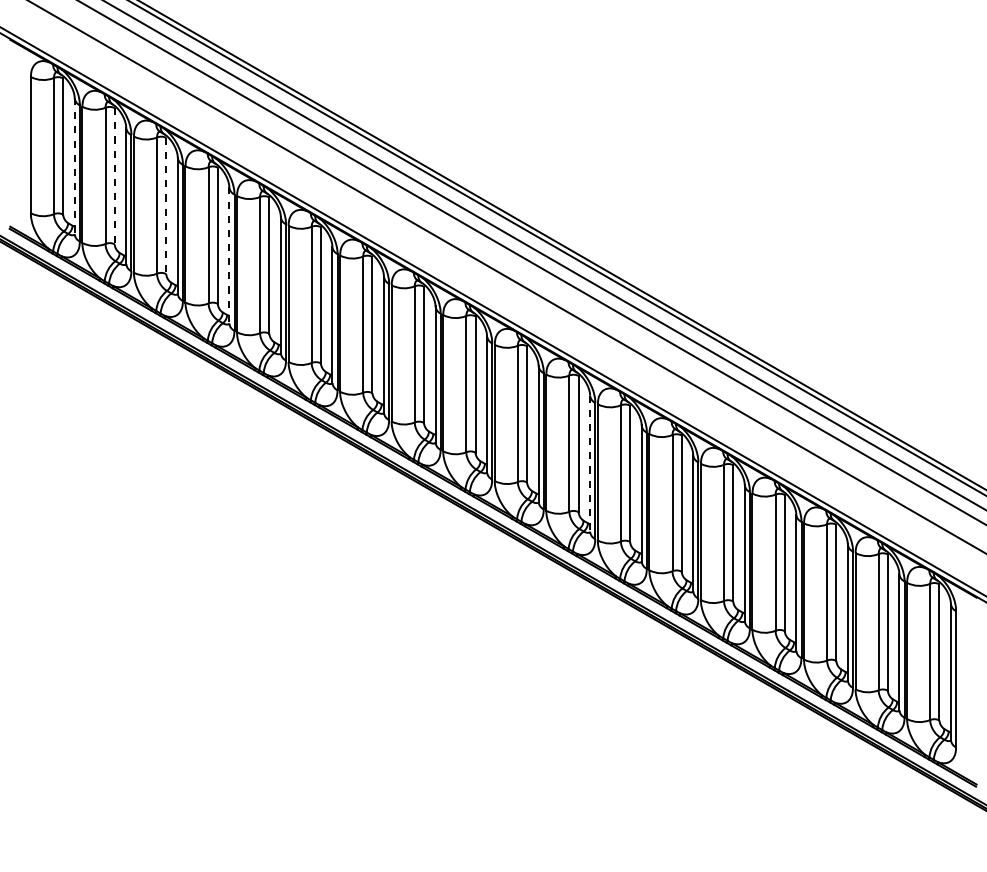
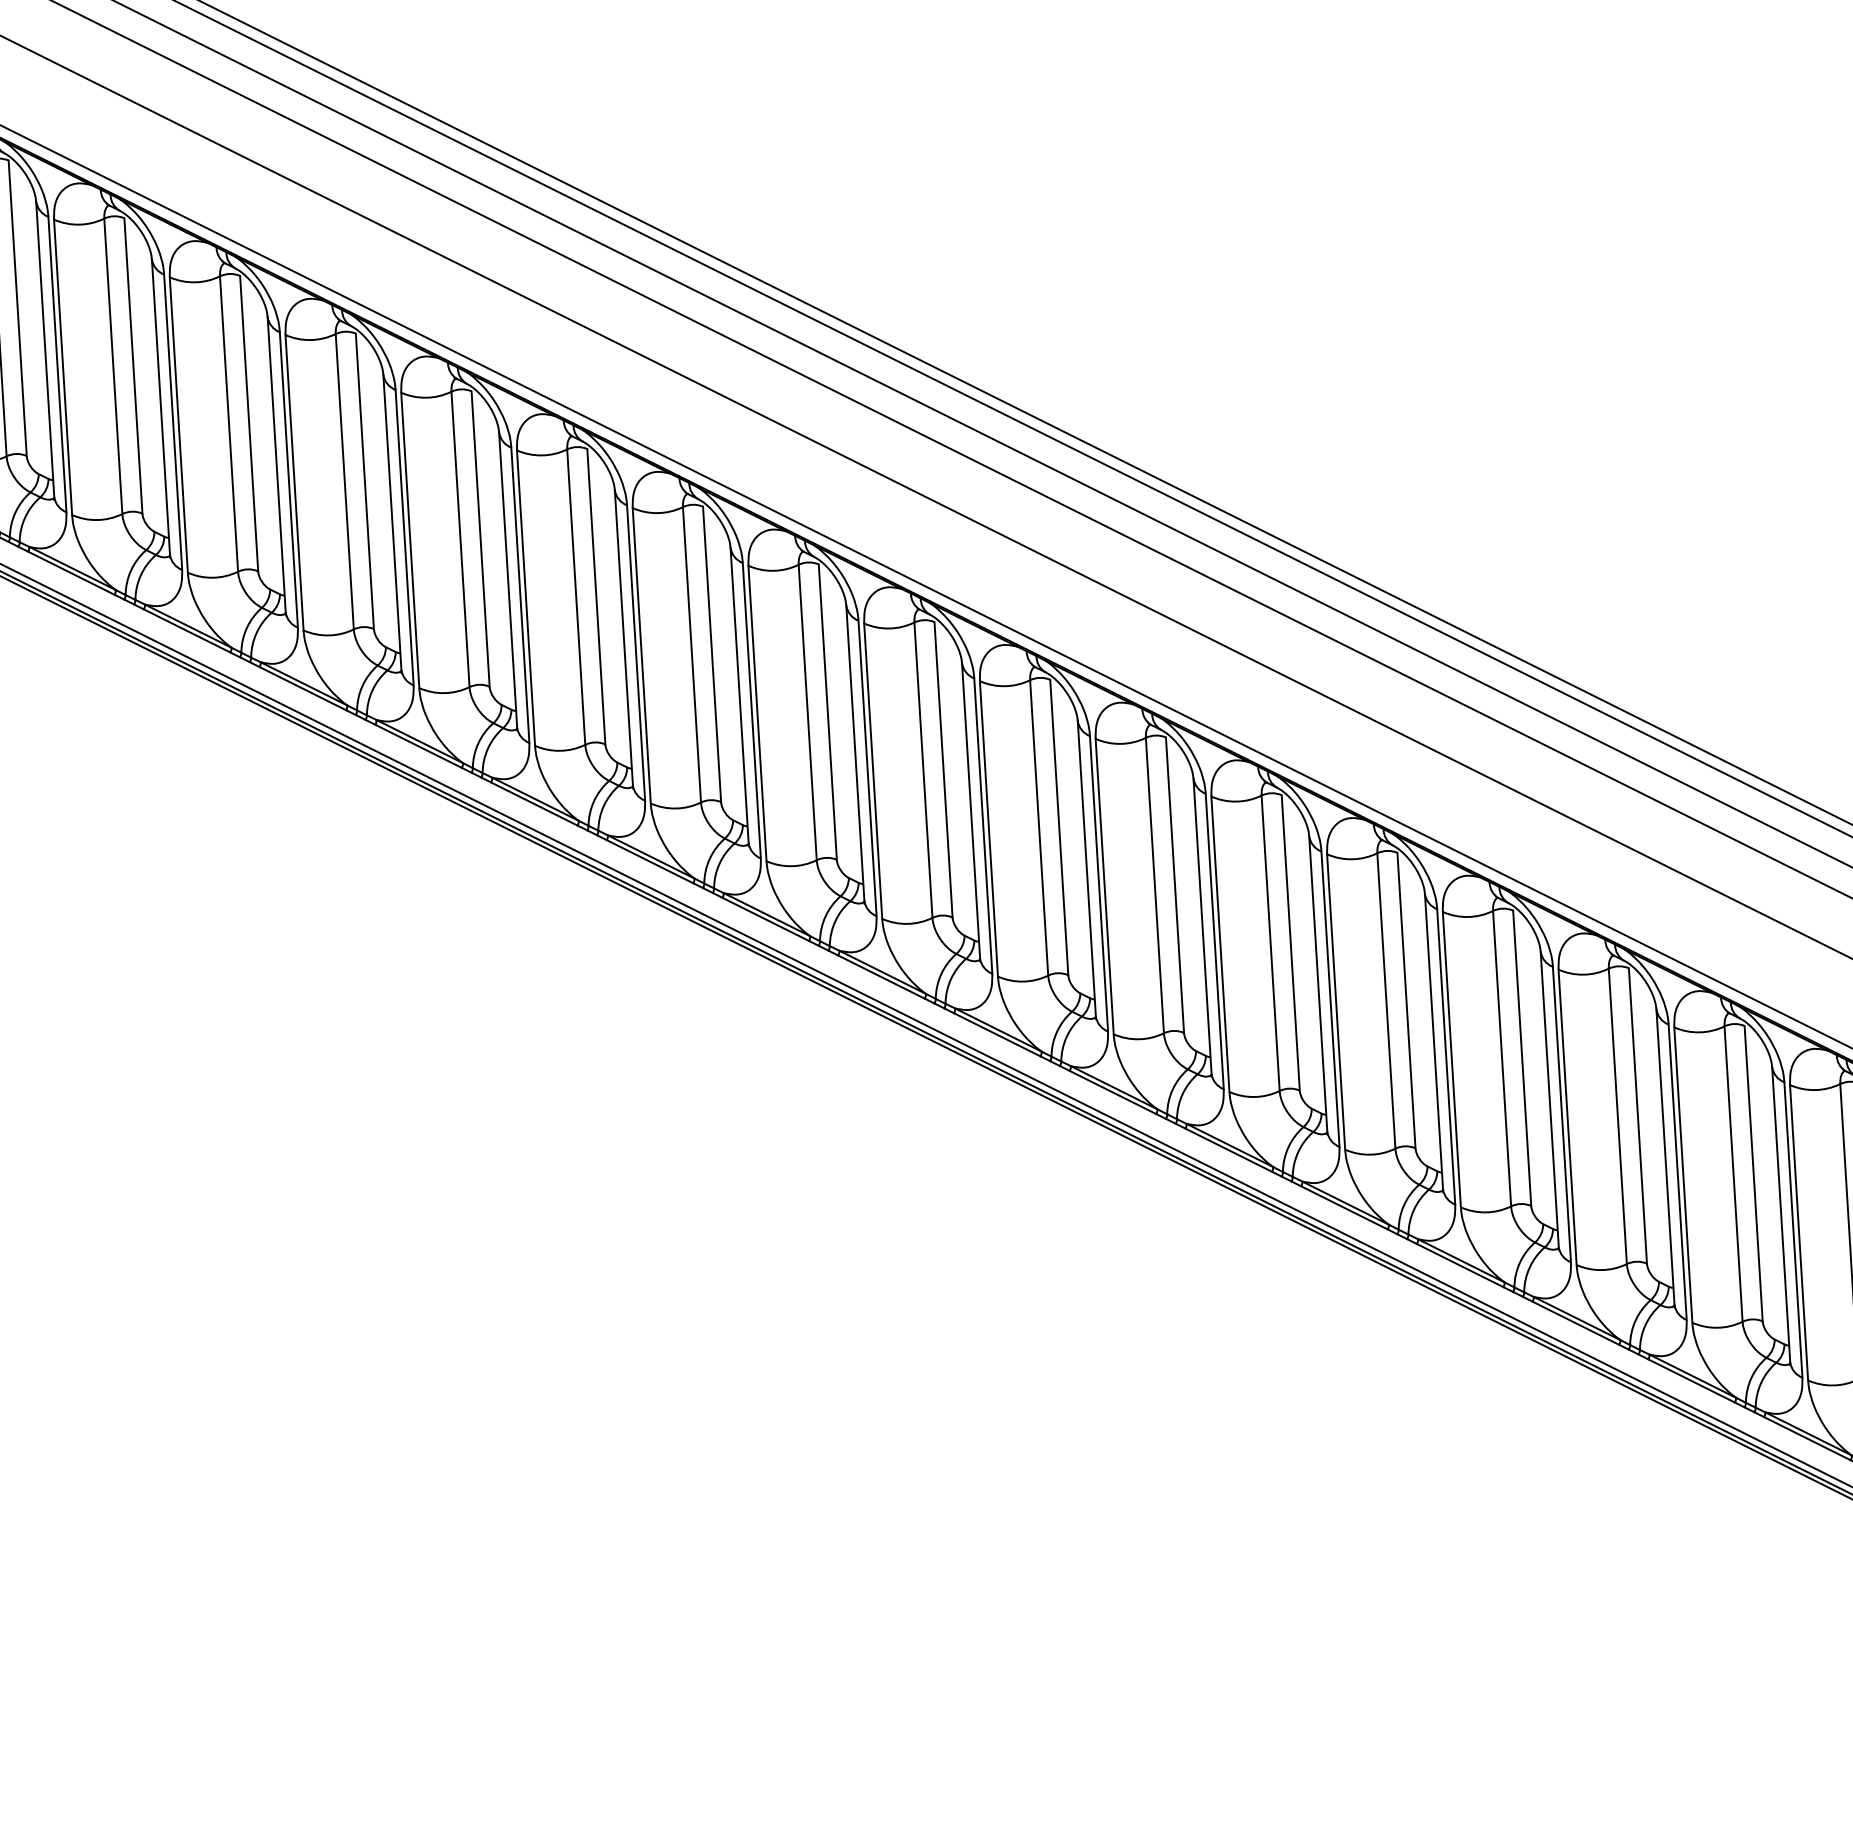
line: (74, 166) -> (44, 350), dashed -> solid
line: (114, 176) -> (132, 366), dashed -> solid
line: (166, 206) -> (249, 424), dashed -> solid
line: (229, 255) -> (392, 522), dashed -> solid
line: (590, 464) -> (1203, 928), dashed -> solid

